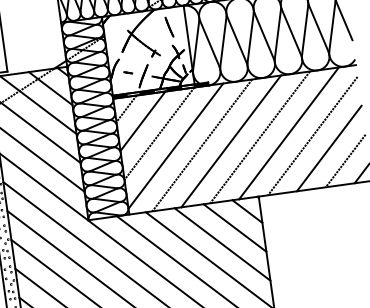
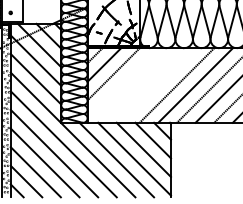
line: (231, 141) -> (158, 85), removed
line: (201, 145) -> (139, 85), removed
line: (175, 146) -> (122, 83), removed

